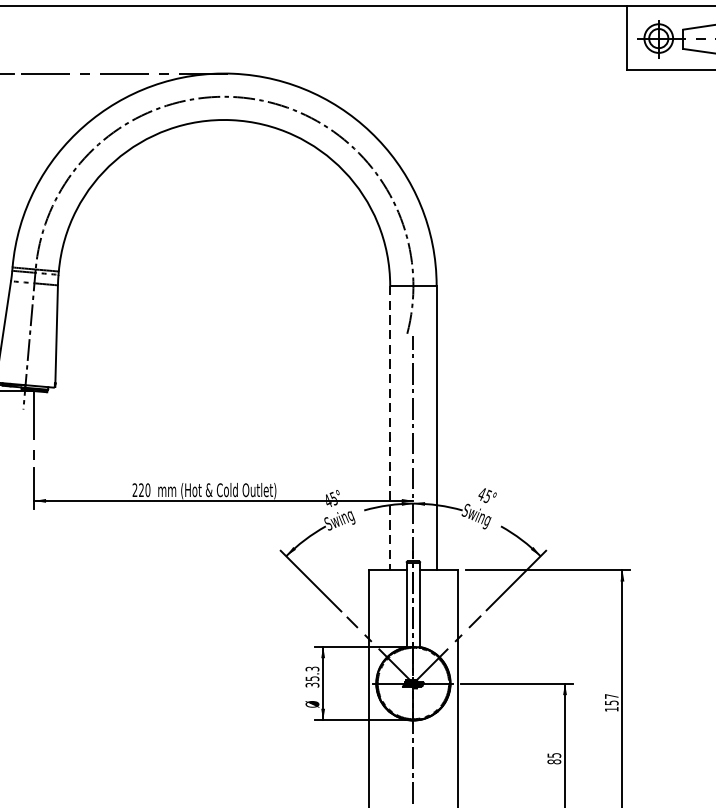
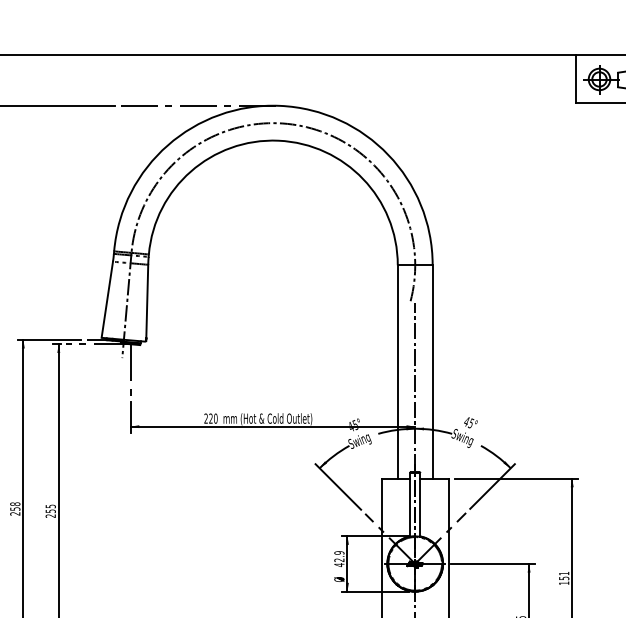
line: (389, 427) -> (397, 371), dashed -> solid
text: (312, 677) -> (339, 559), 35.3 -> 42.9
text: (612, 696) -> (564, 573), 157 -> 151

